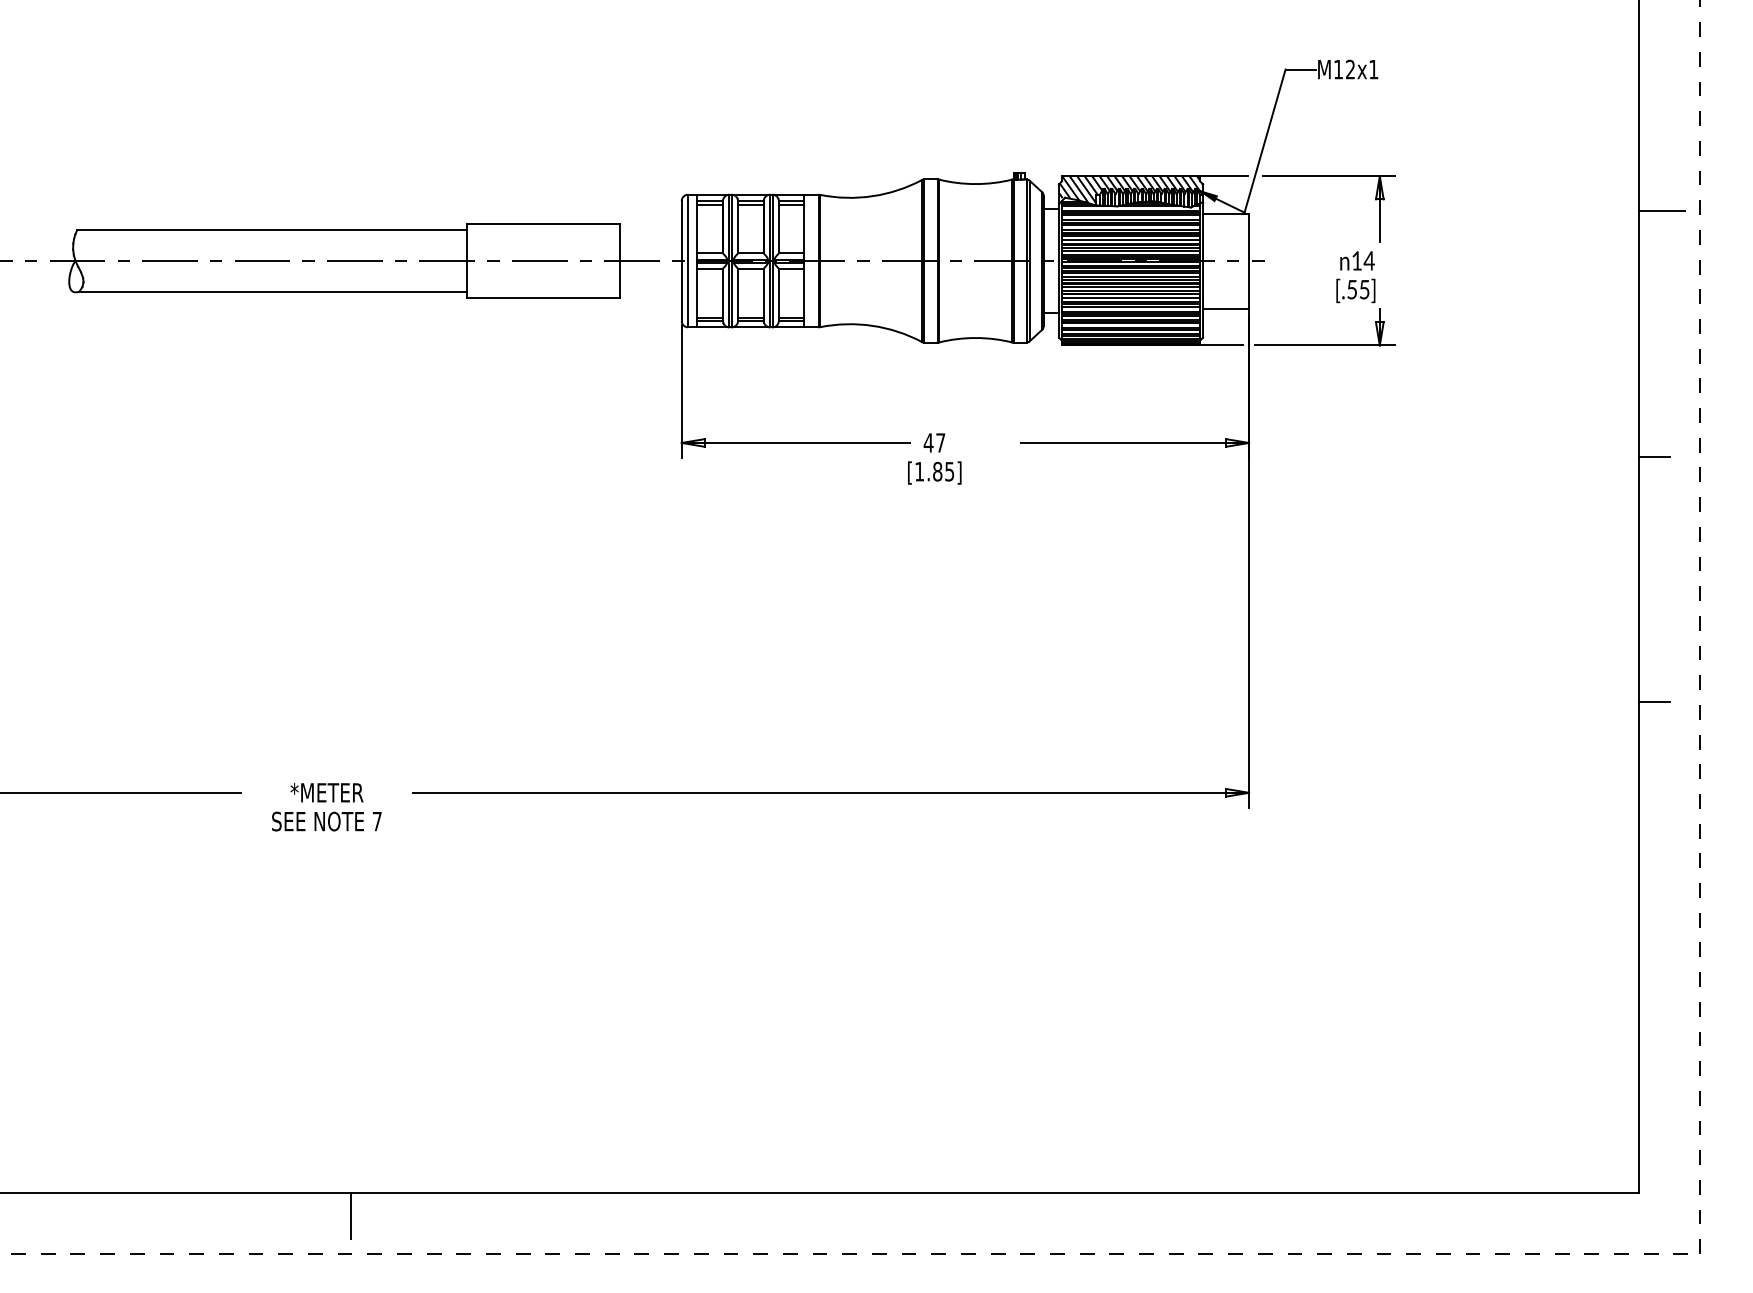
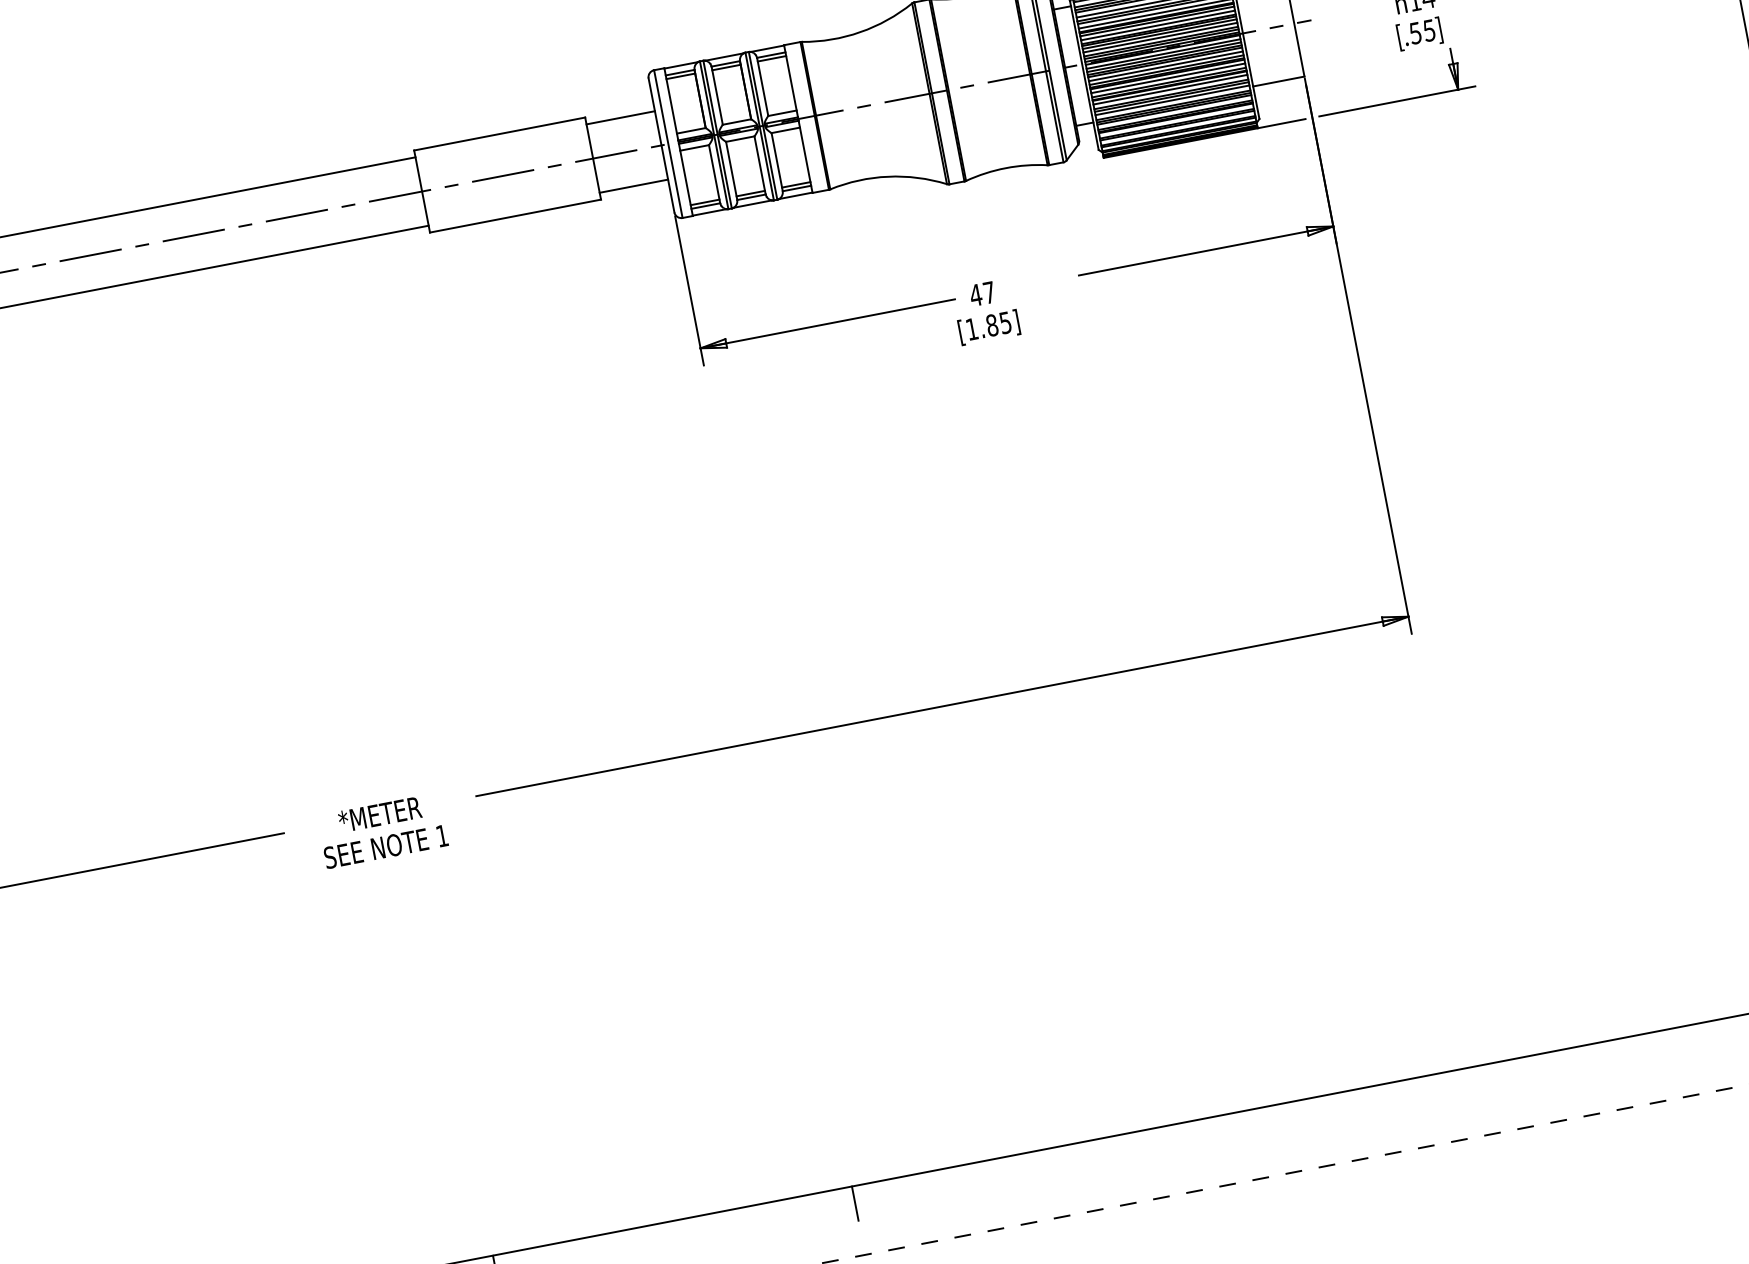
line: (650, 230) -> (620, 118), added
line: (650, 291) -> (633, 186), added
text: (376, 821) -> (441, 836), 7 -> 1
line: (673, 1207) -> (855, 1202), added

